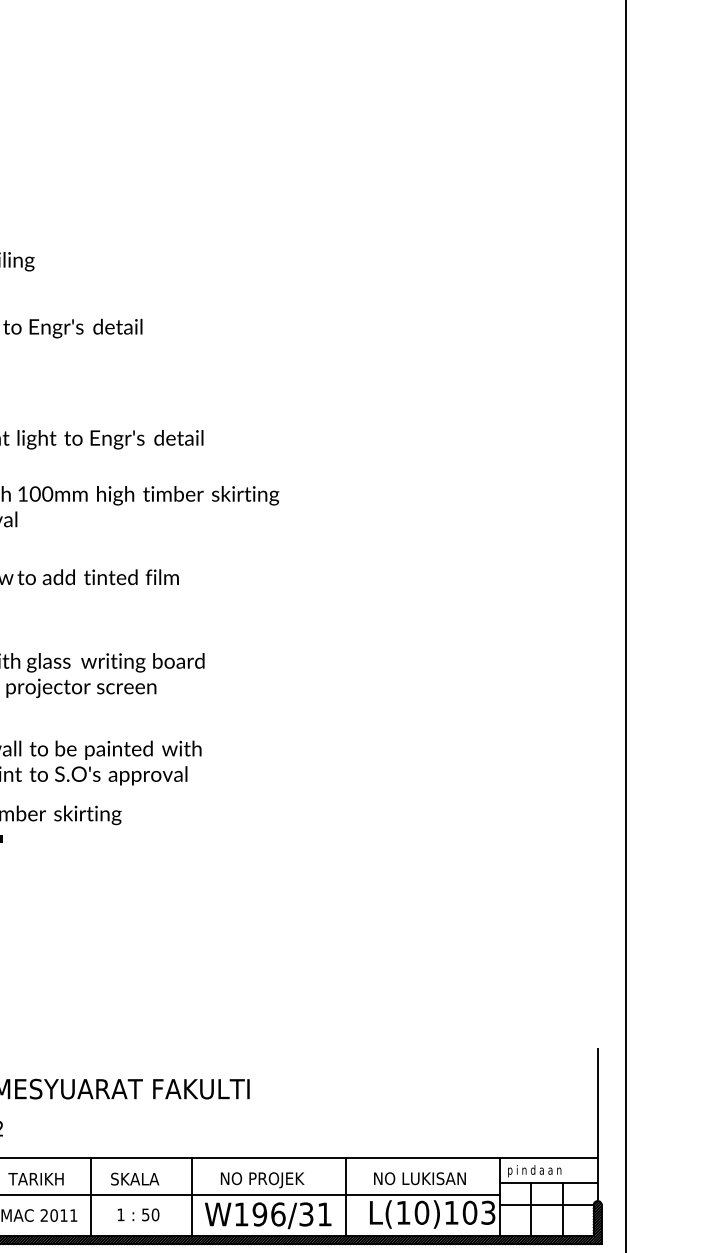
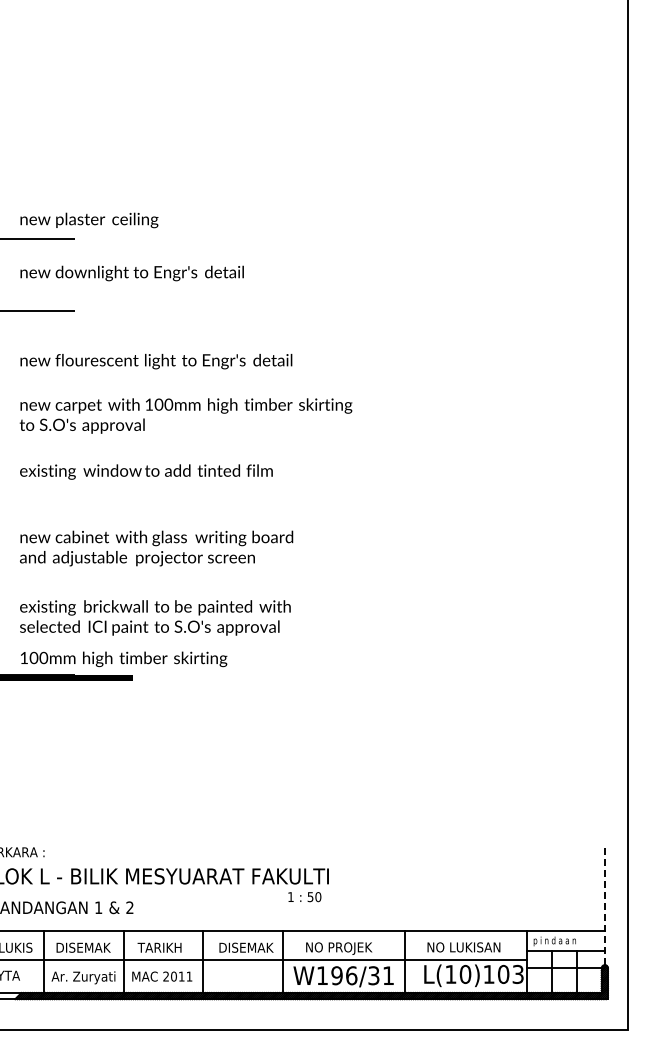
line: (597, 1124) -> (604, 904), solid -> dashed
text: (145, 1178) -> (246, 947), SKALA -> DISEMAK
text: (138, 1215) -> (304, 897), moved

